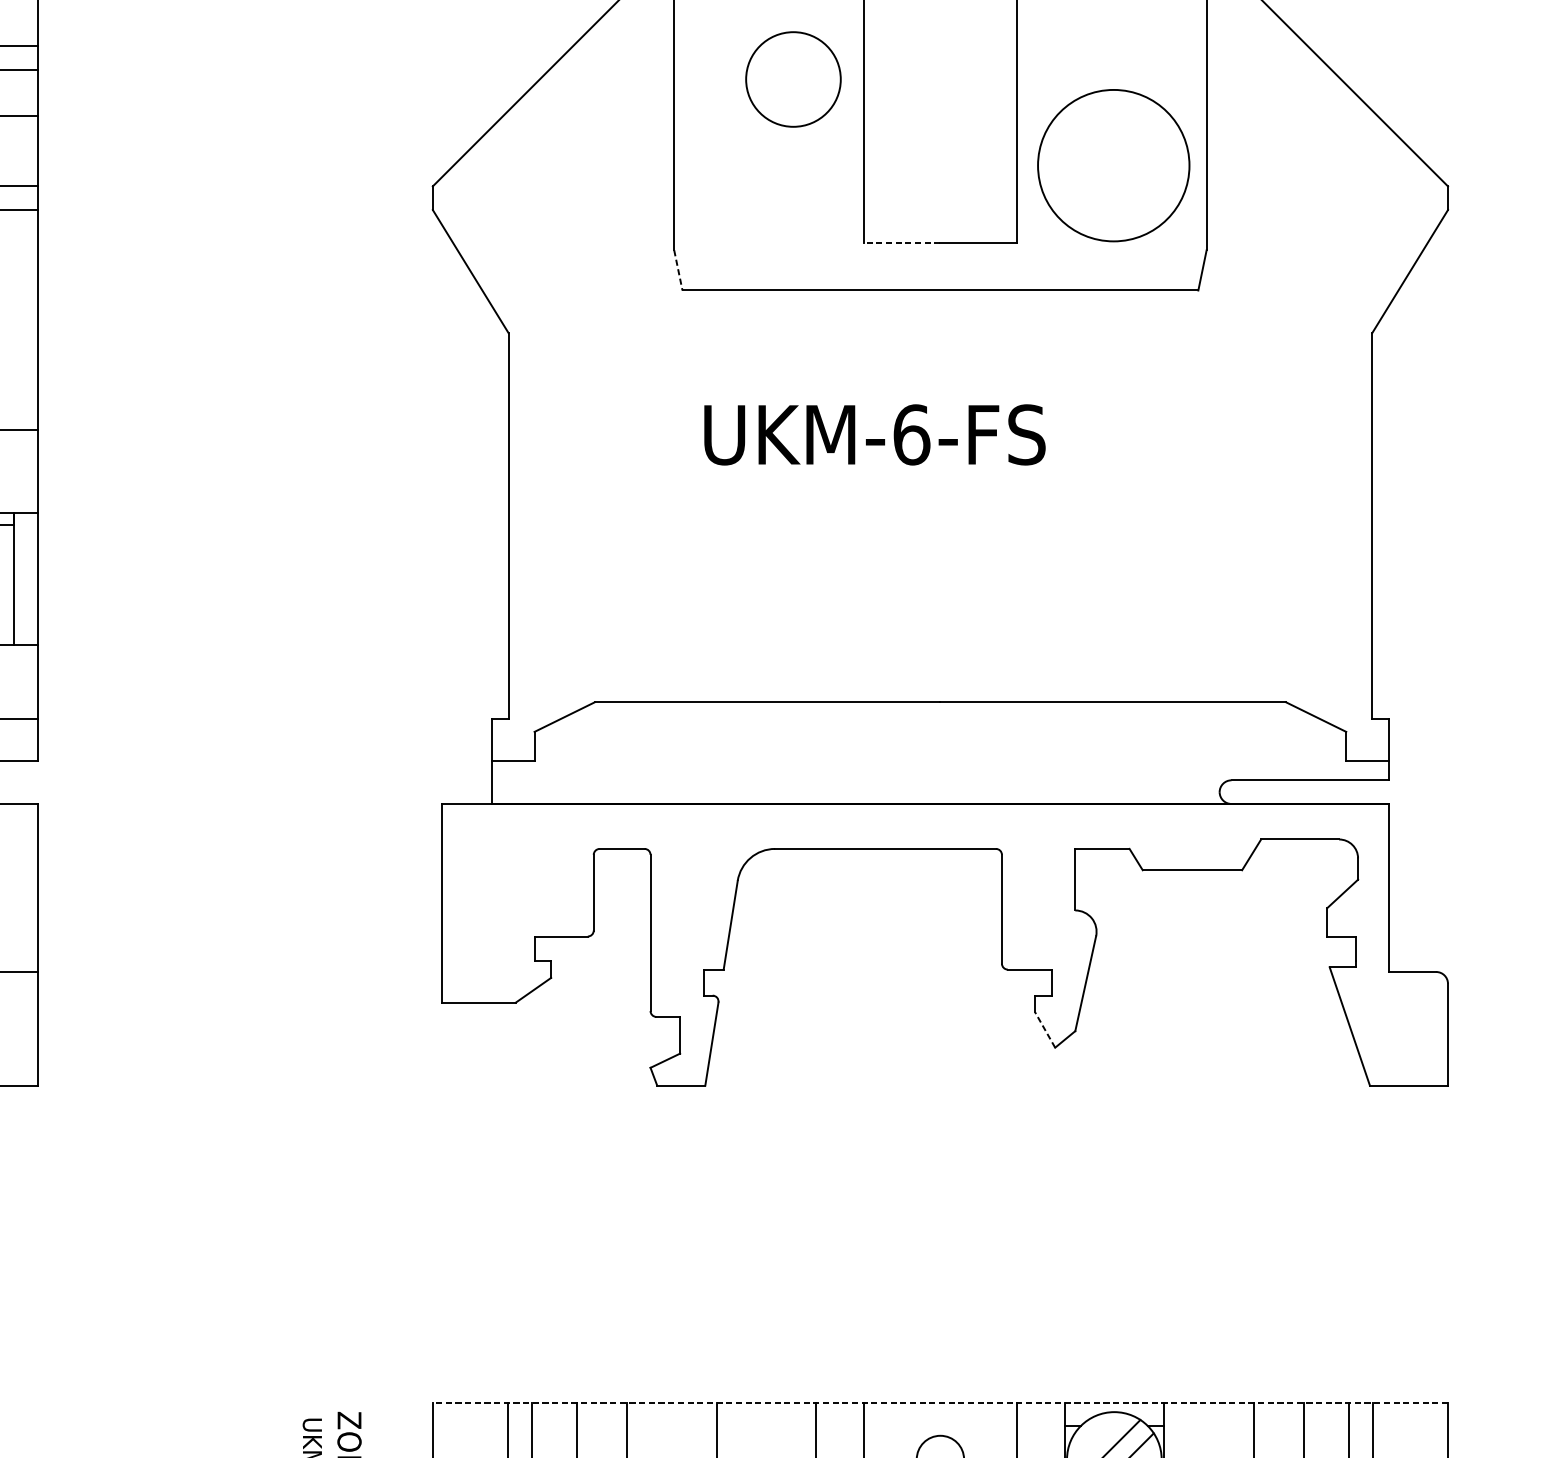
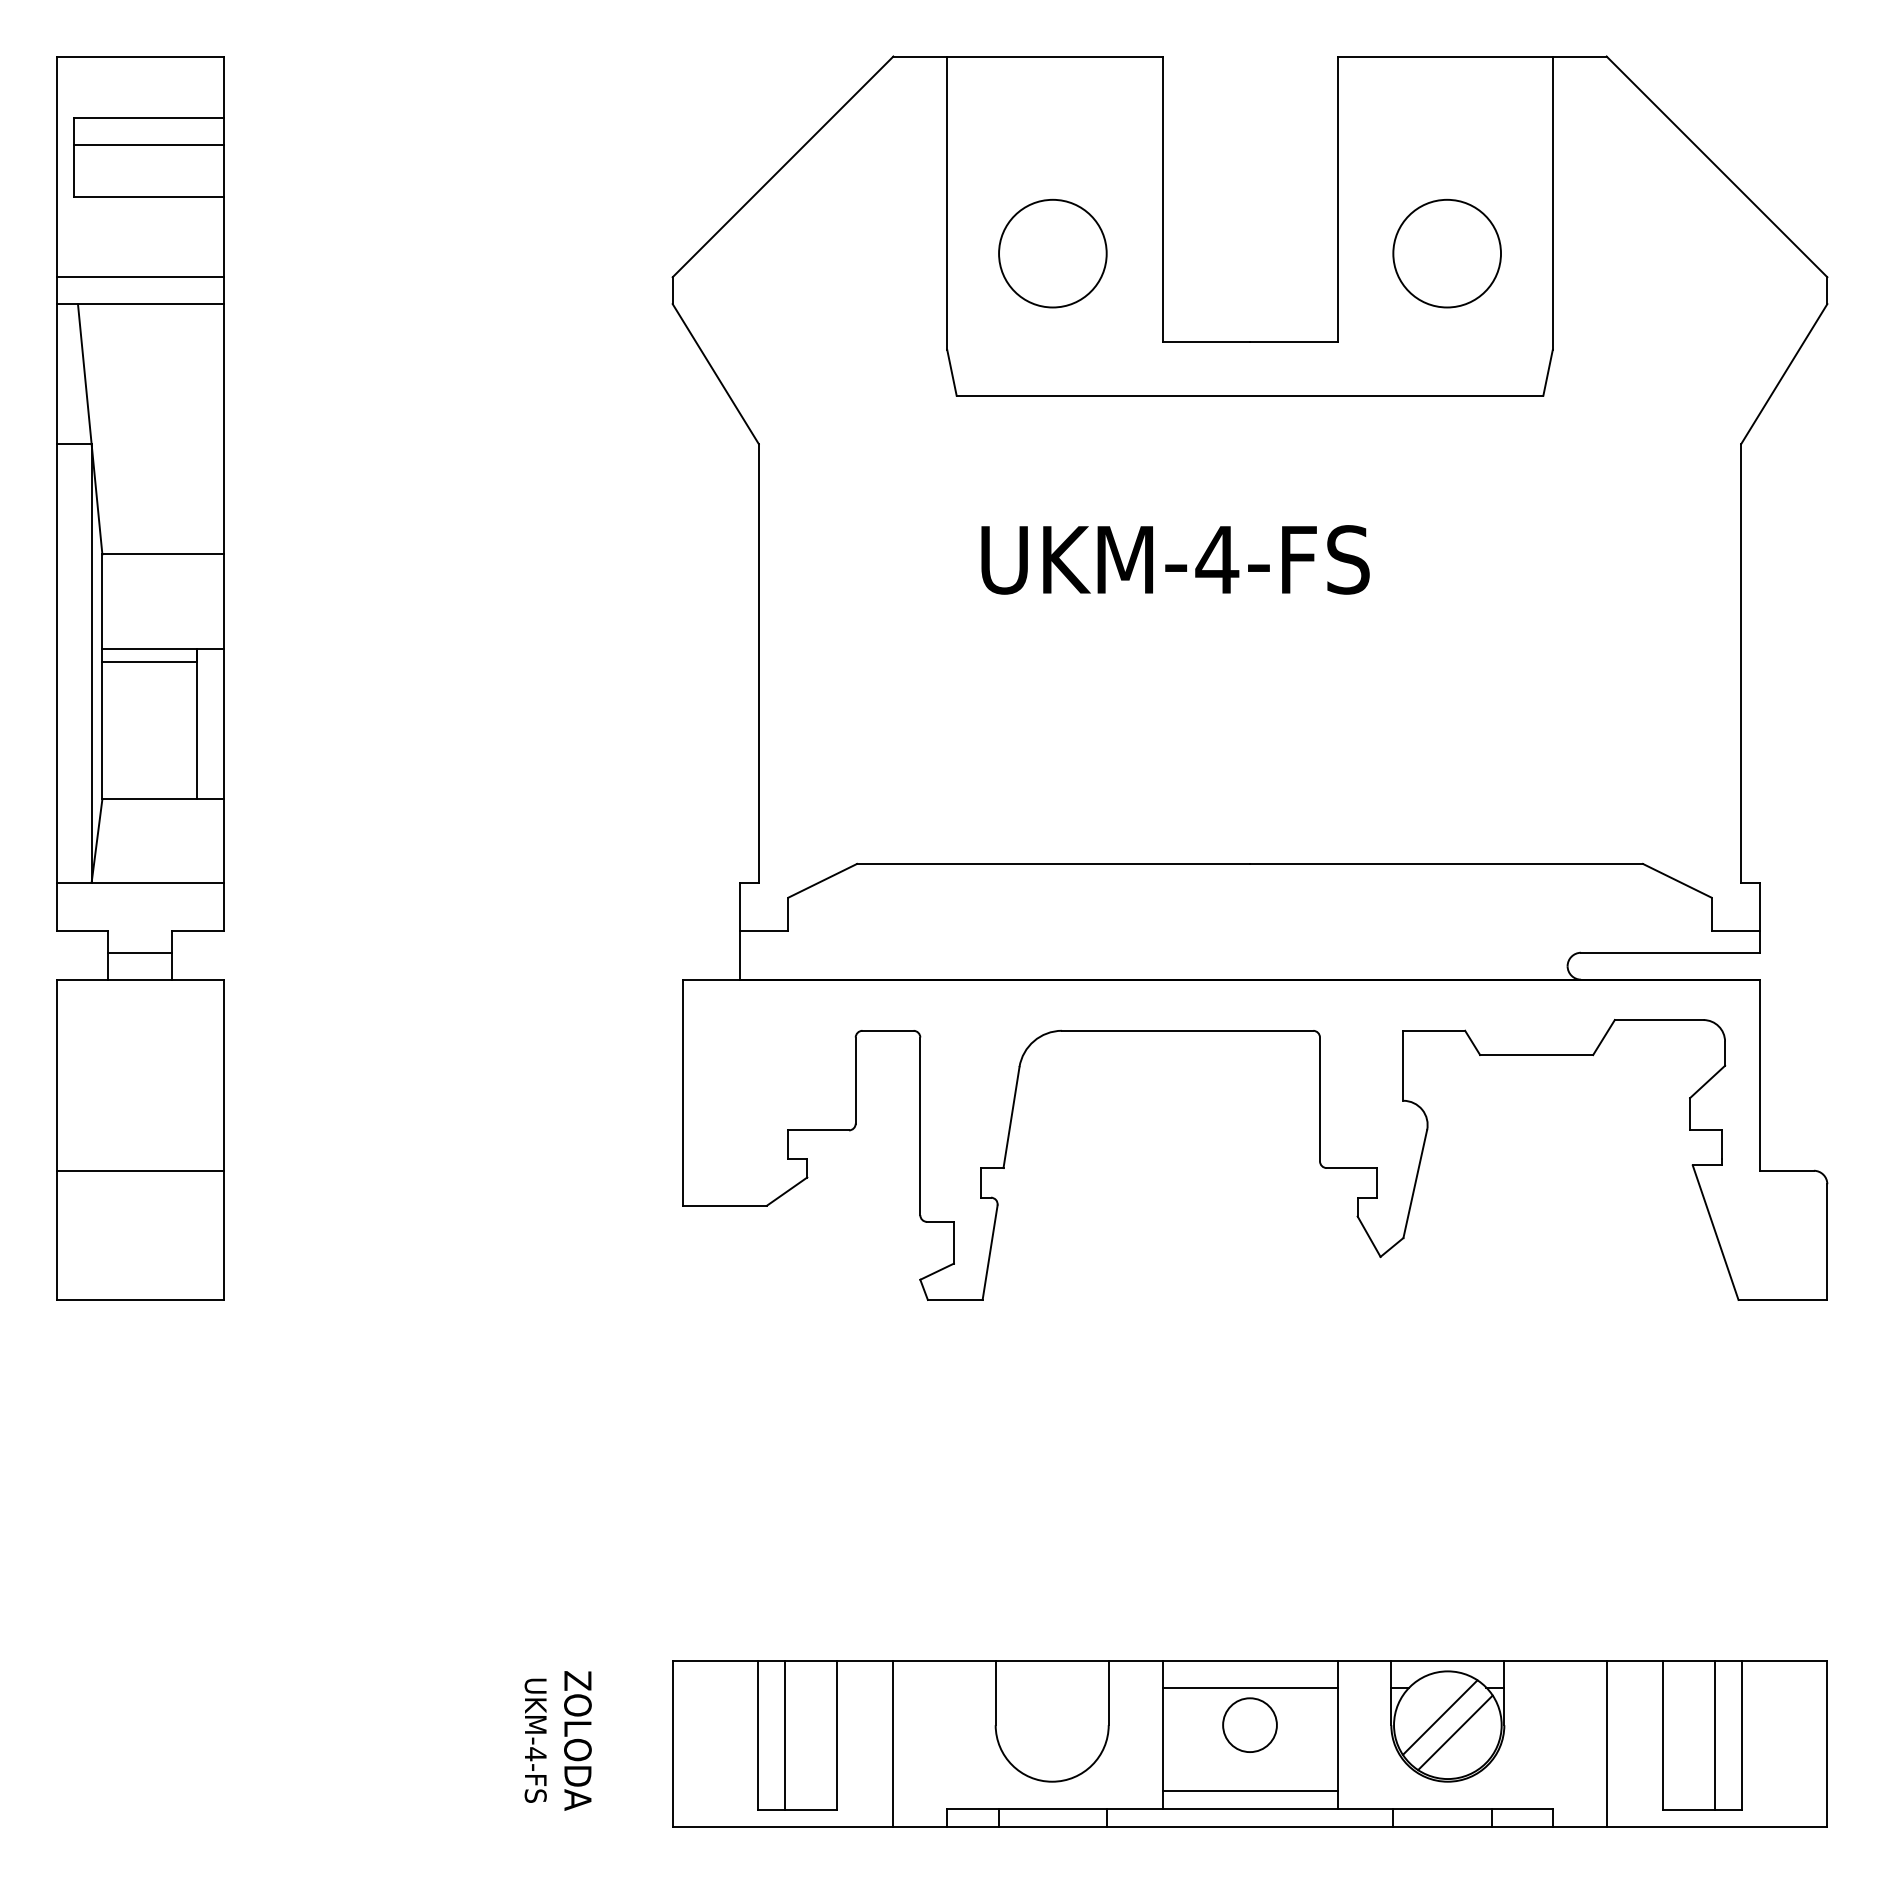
circle: (793, 79) -> (1052, 253), moved
circle: (1114, 165) -> (1447, 253), size x0.62
line: (902, 242) -> (1206, 341), dashed -> solid
line: (678, 271) -> (952, 373), dashed -> solid
text: (911, 434) -> (1217, 559), UKM-6-FS -> UKM-4-FS
line: (1044, 1029) -> (1368, 1236), dashed -> solid
line: (939, 1402) -> (1249, 1660), dashed -> solid
line: (939, 1426) -> (1249, 1687), added

